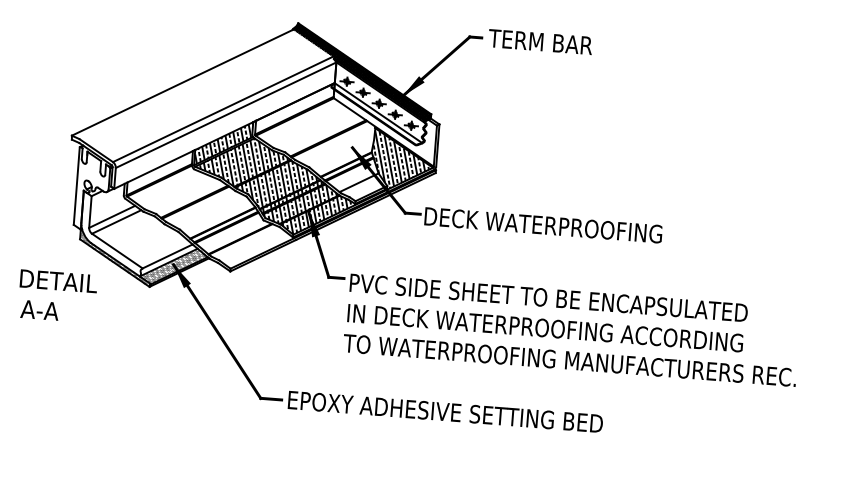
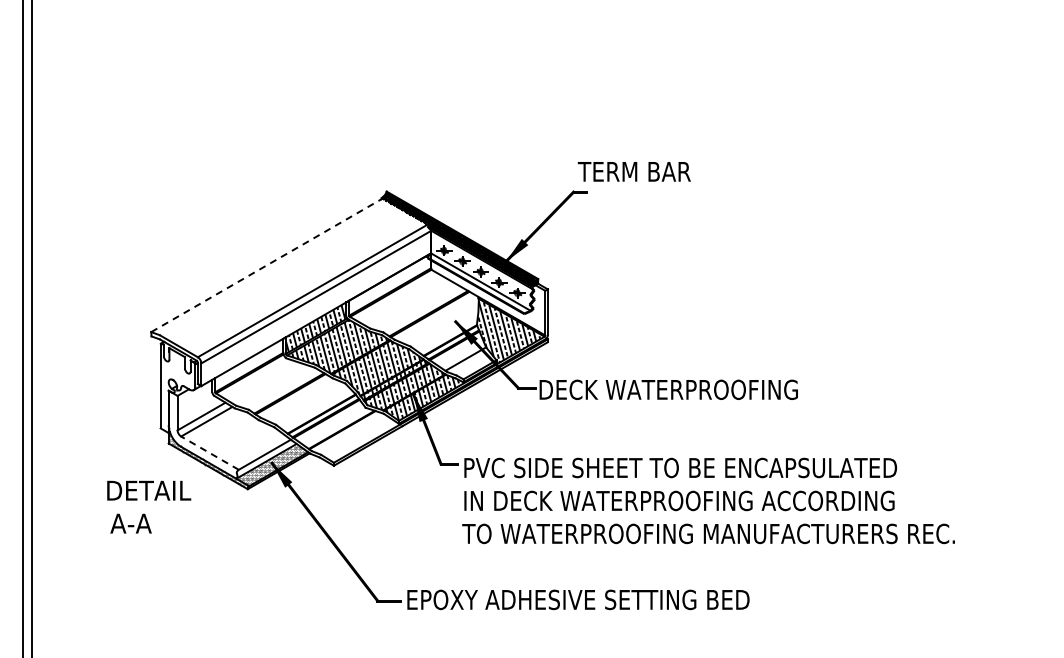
text: (539, 41) -> (633, 171), moved
line: (182, 82) -> (266, 265), solid -> dashed
line: (116, 250) -> (209, 452), solid -> dashed

